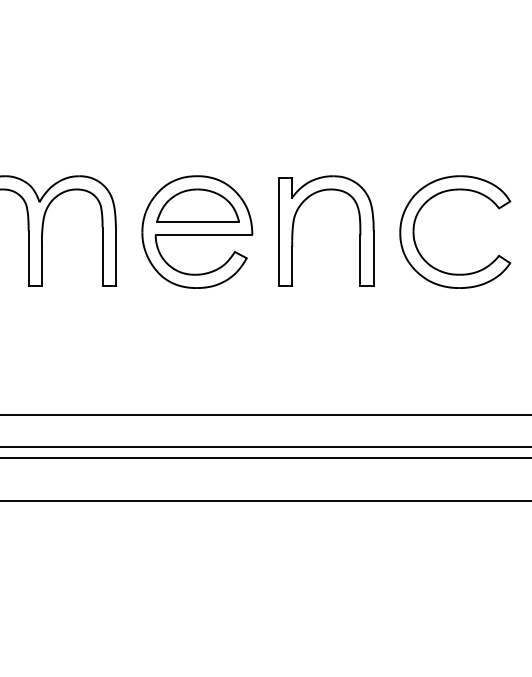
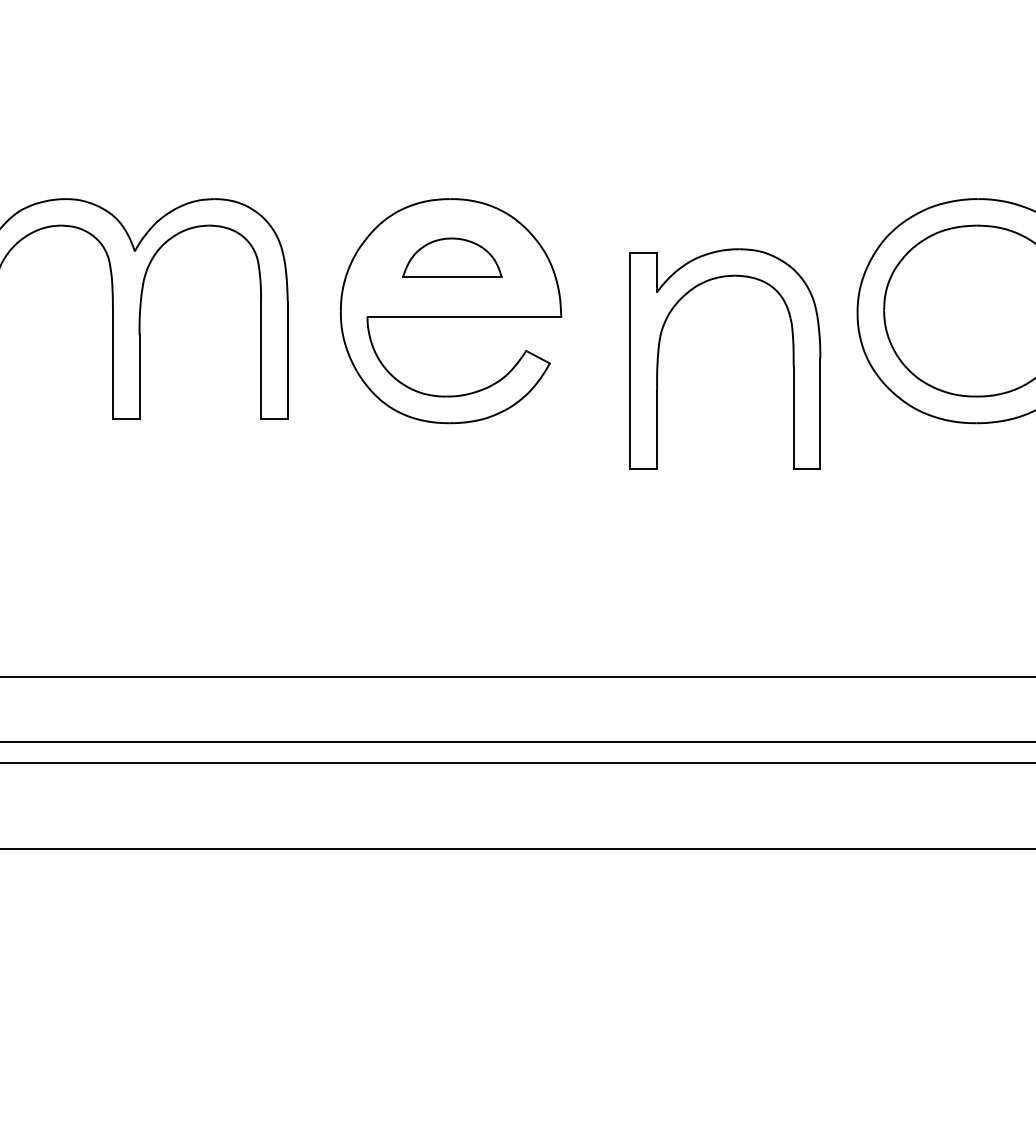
part: (197, 205) -> (451, 257), size x0.6
part: (294, 223) -> (661, 343), moved

